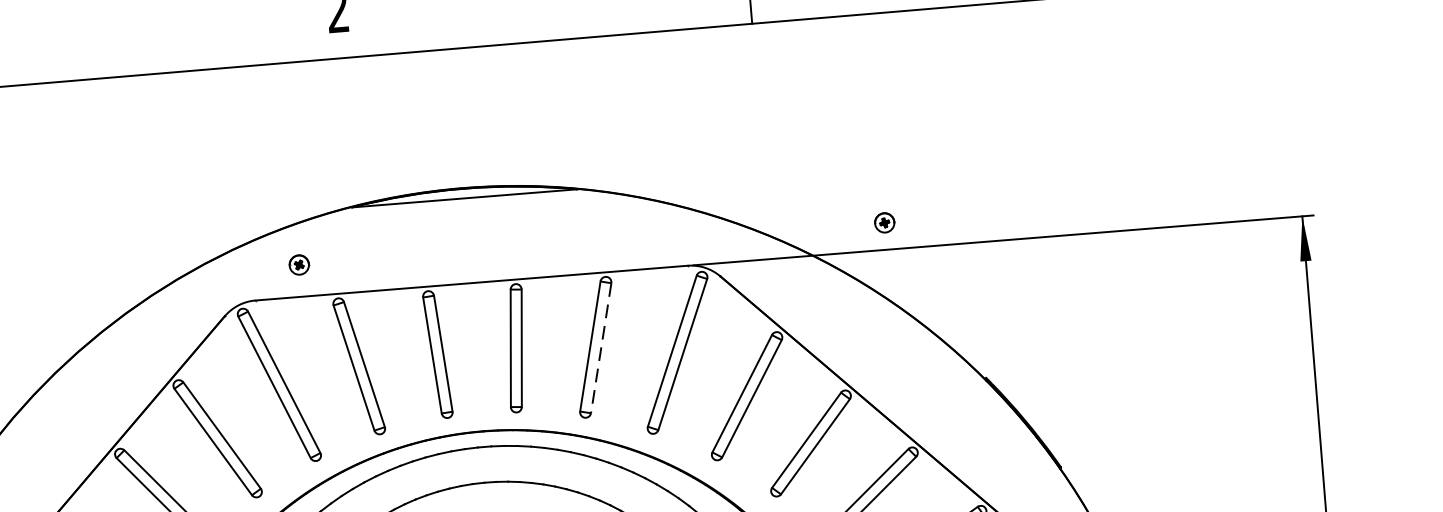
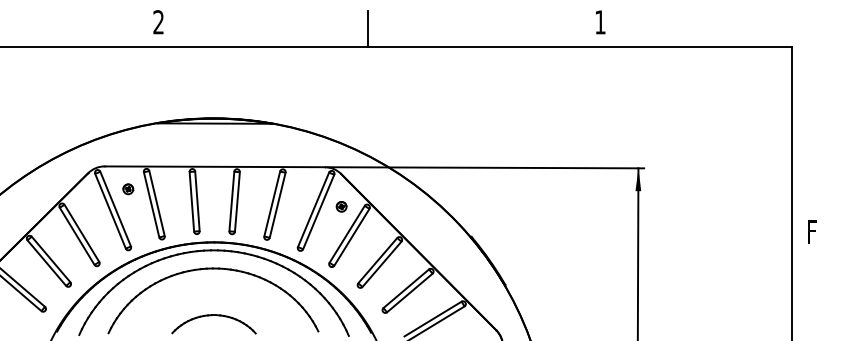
part: (884, 222) -> (341, 206), moved
part: (299, 265) -> (128, 189), moved
line: (600, 348) -> (277, 205), dashed -> solid

